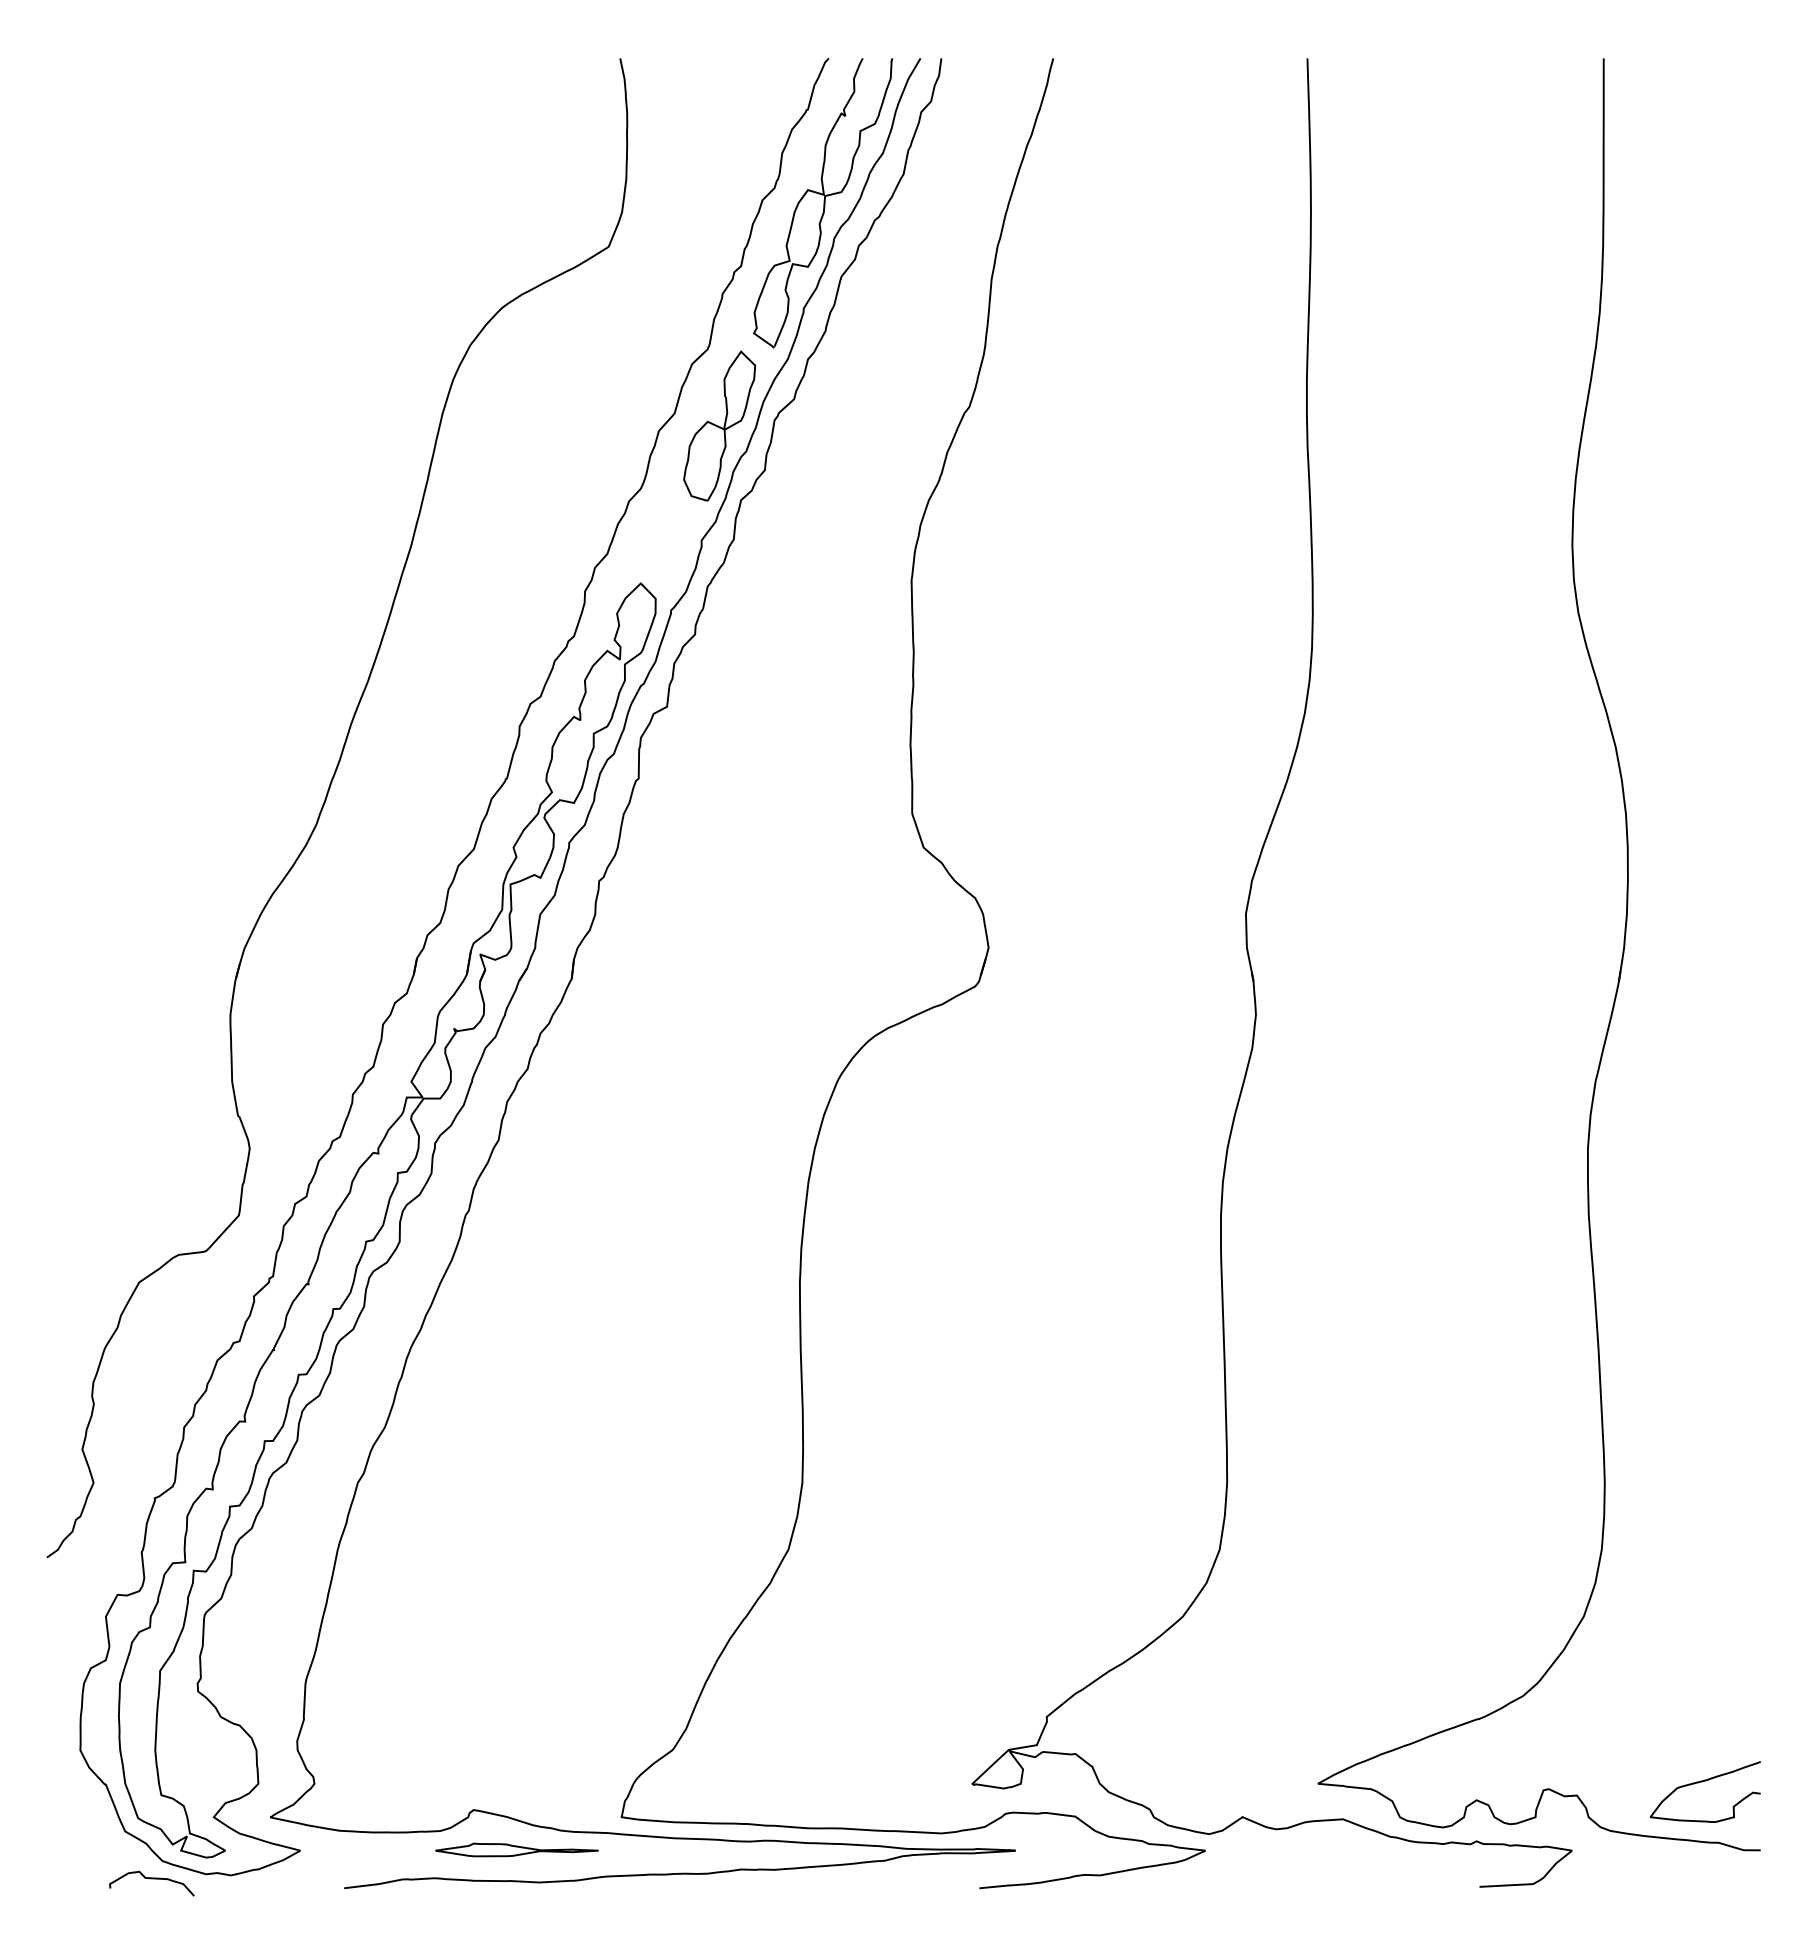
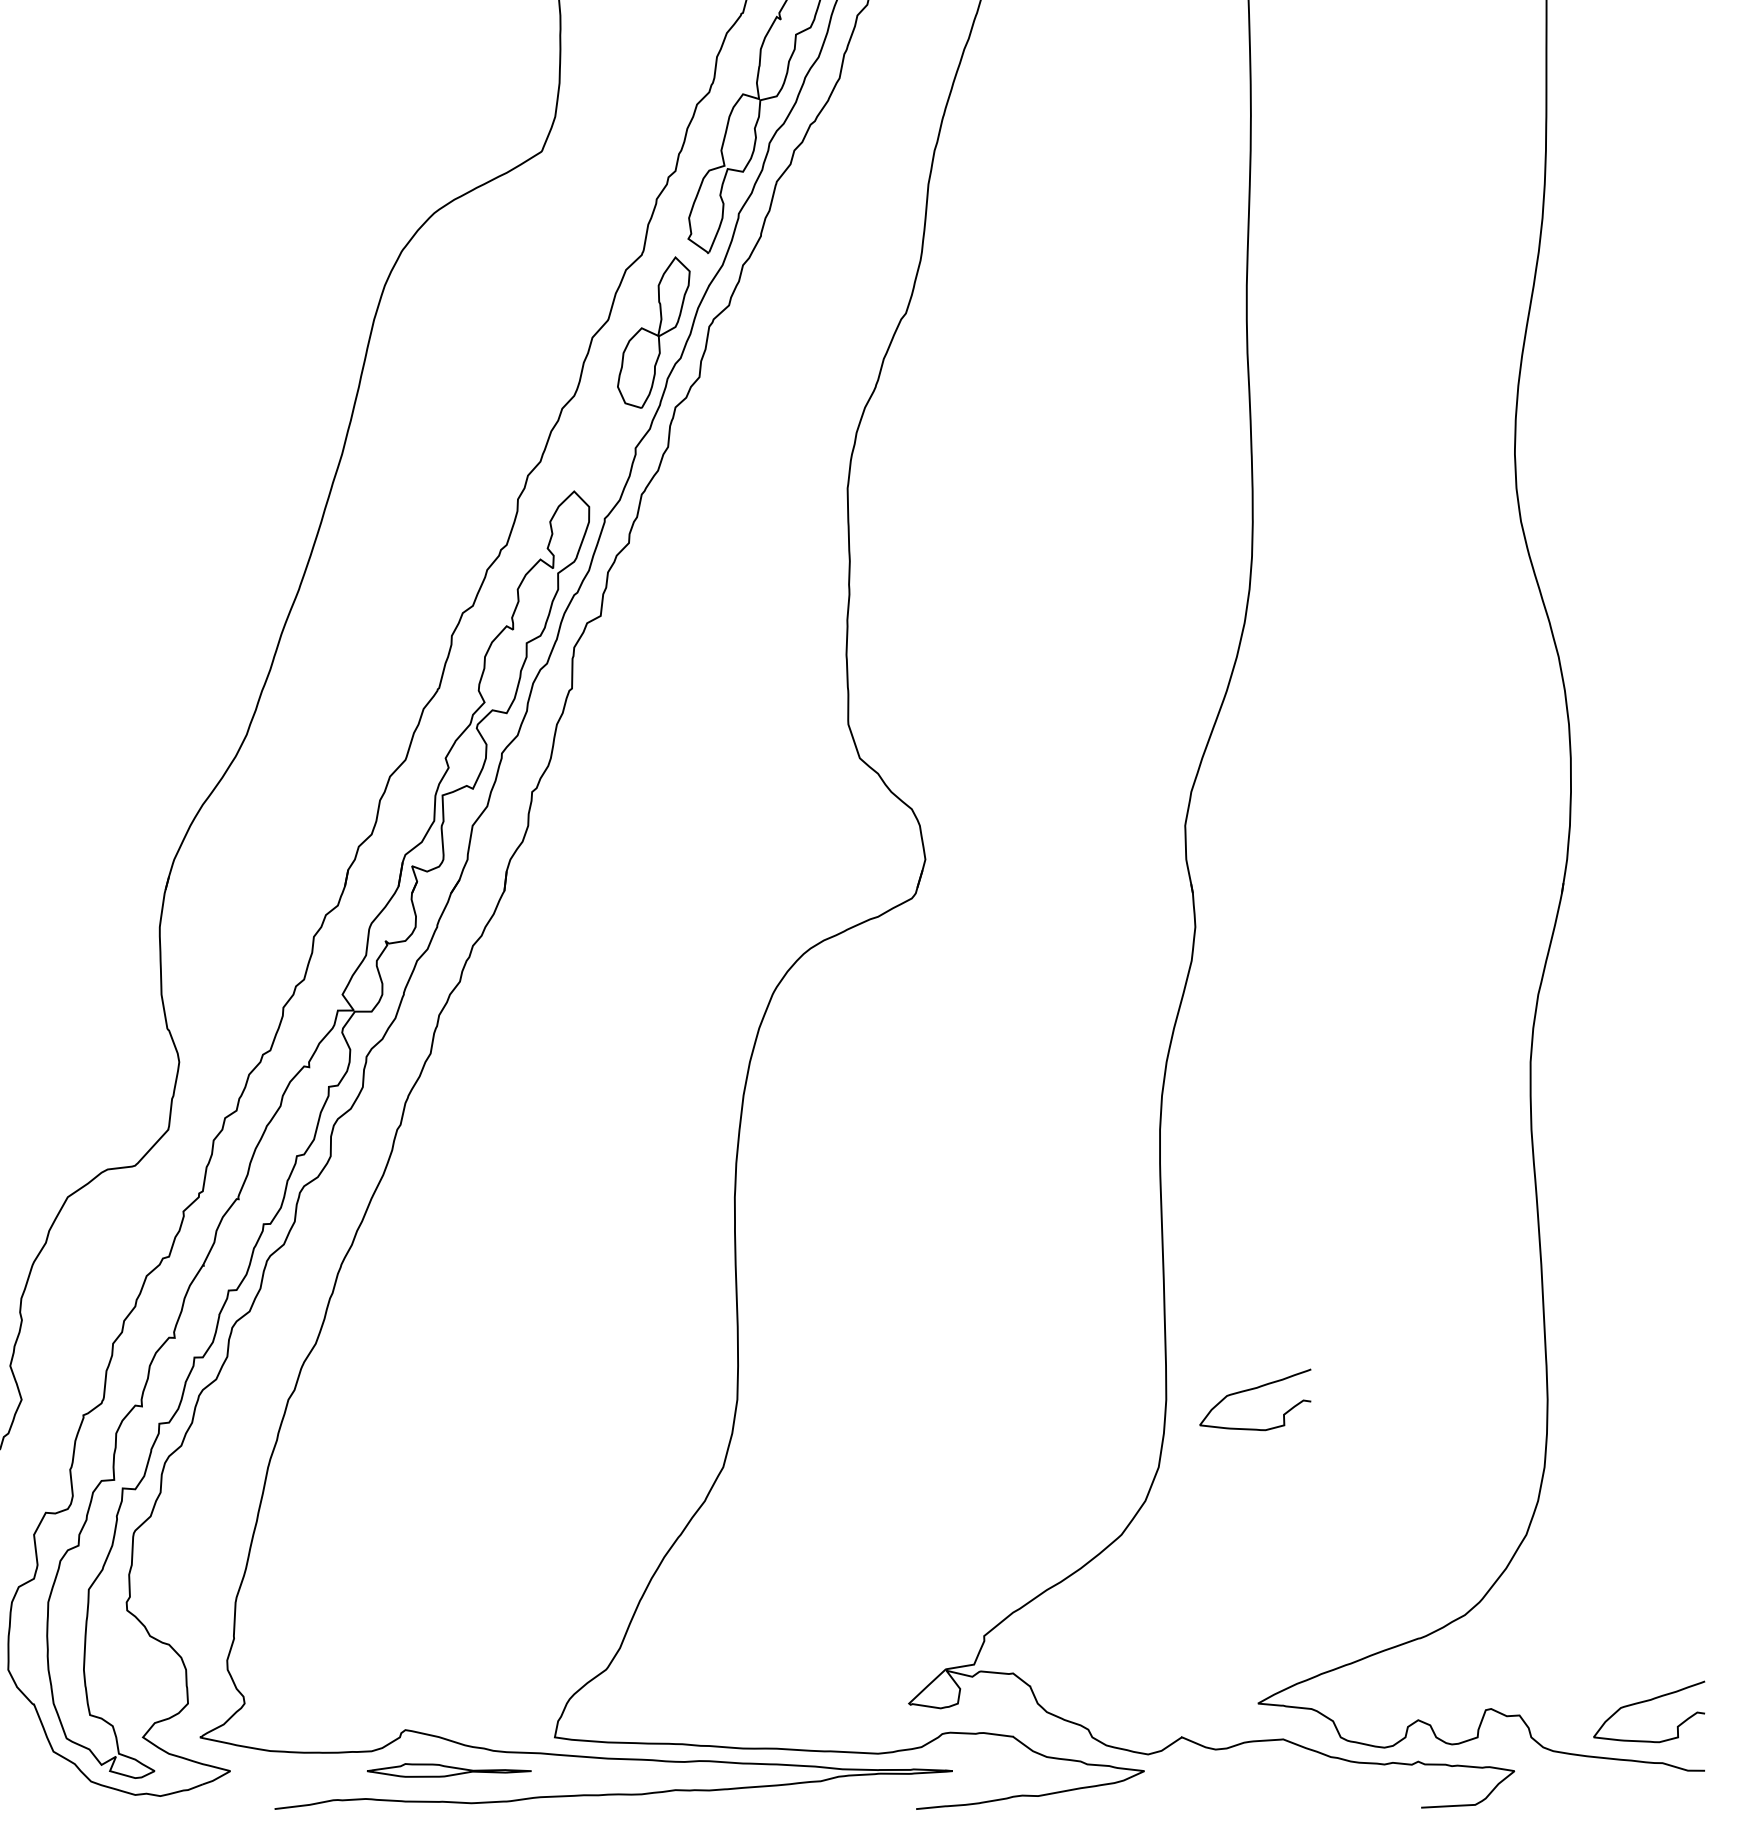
curve: (1312, 1473) -> (1252, 1390), added
curve: (151, 1879) -> (80, 1800), removed

